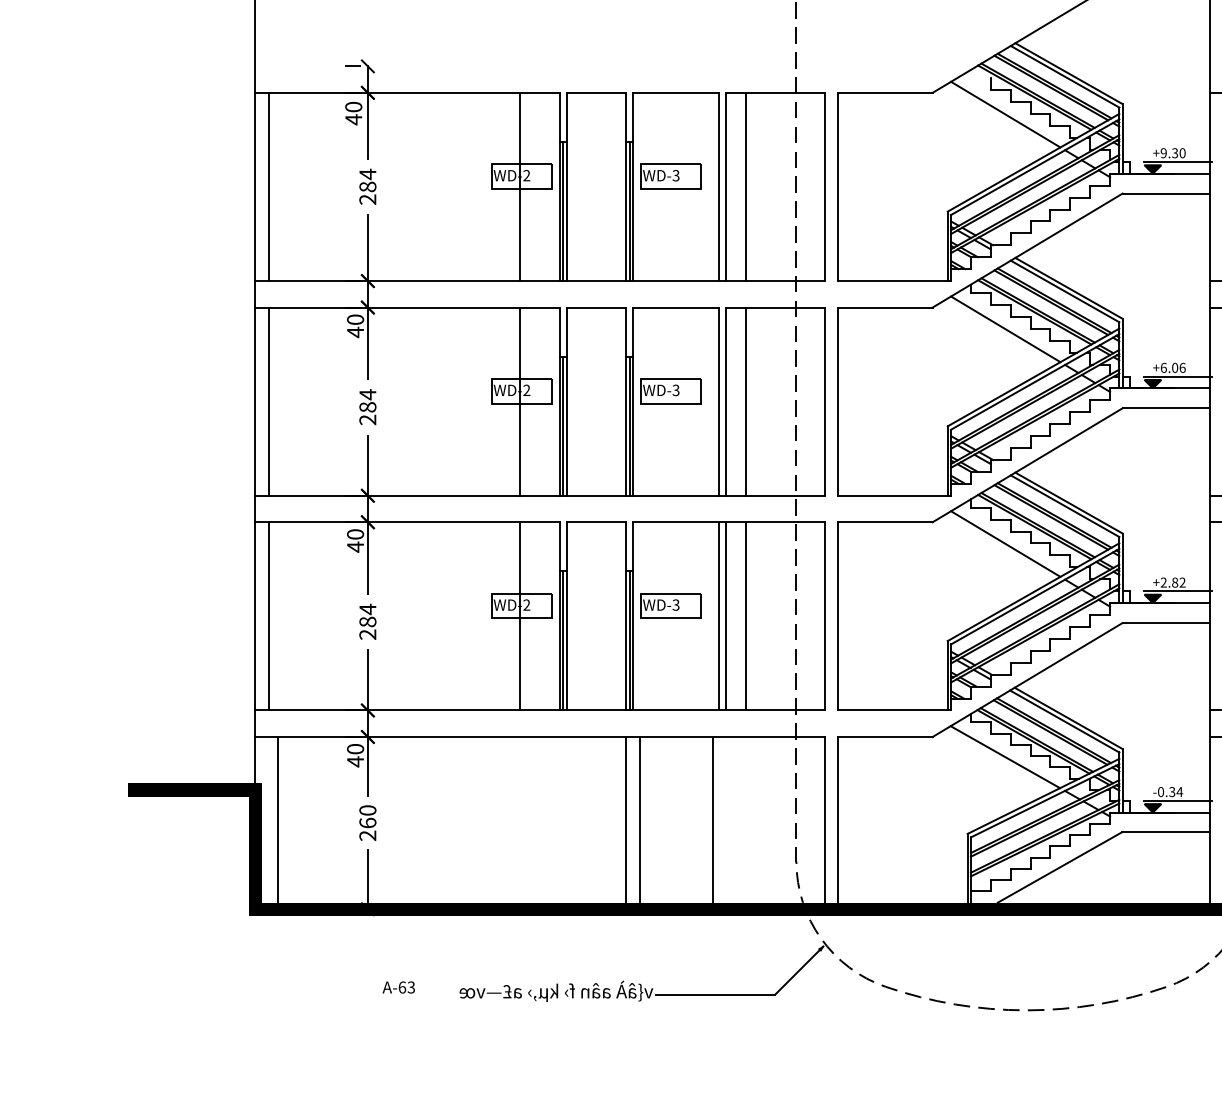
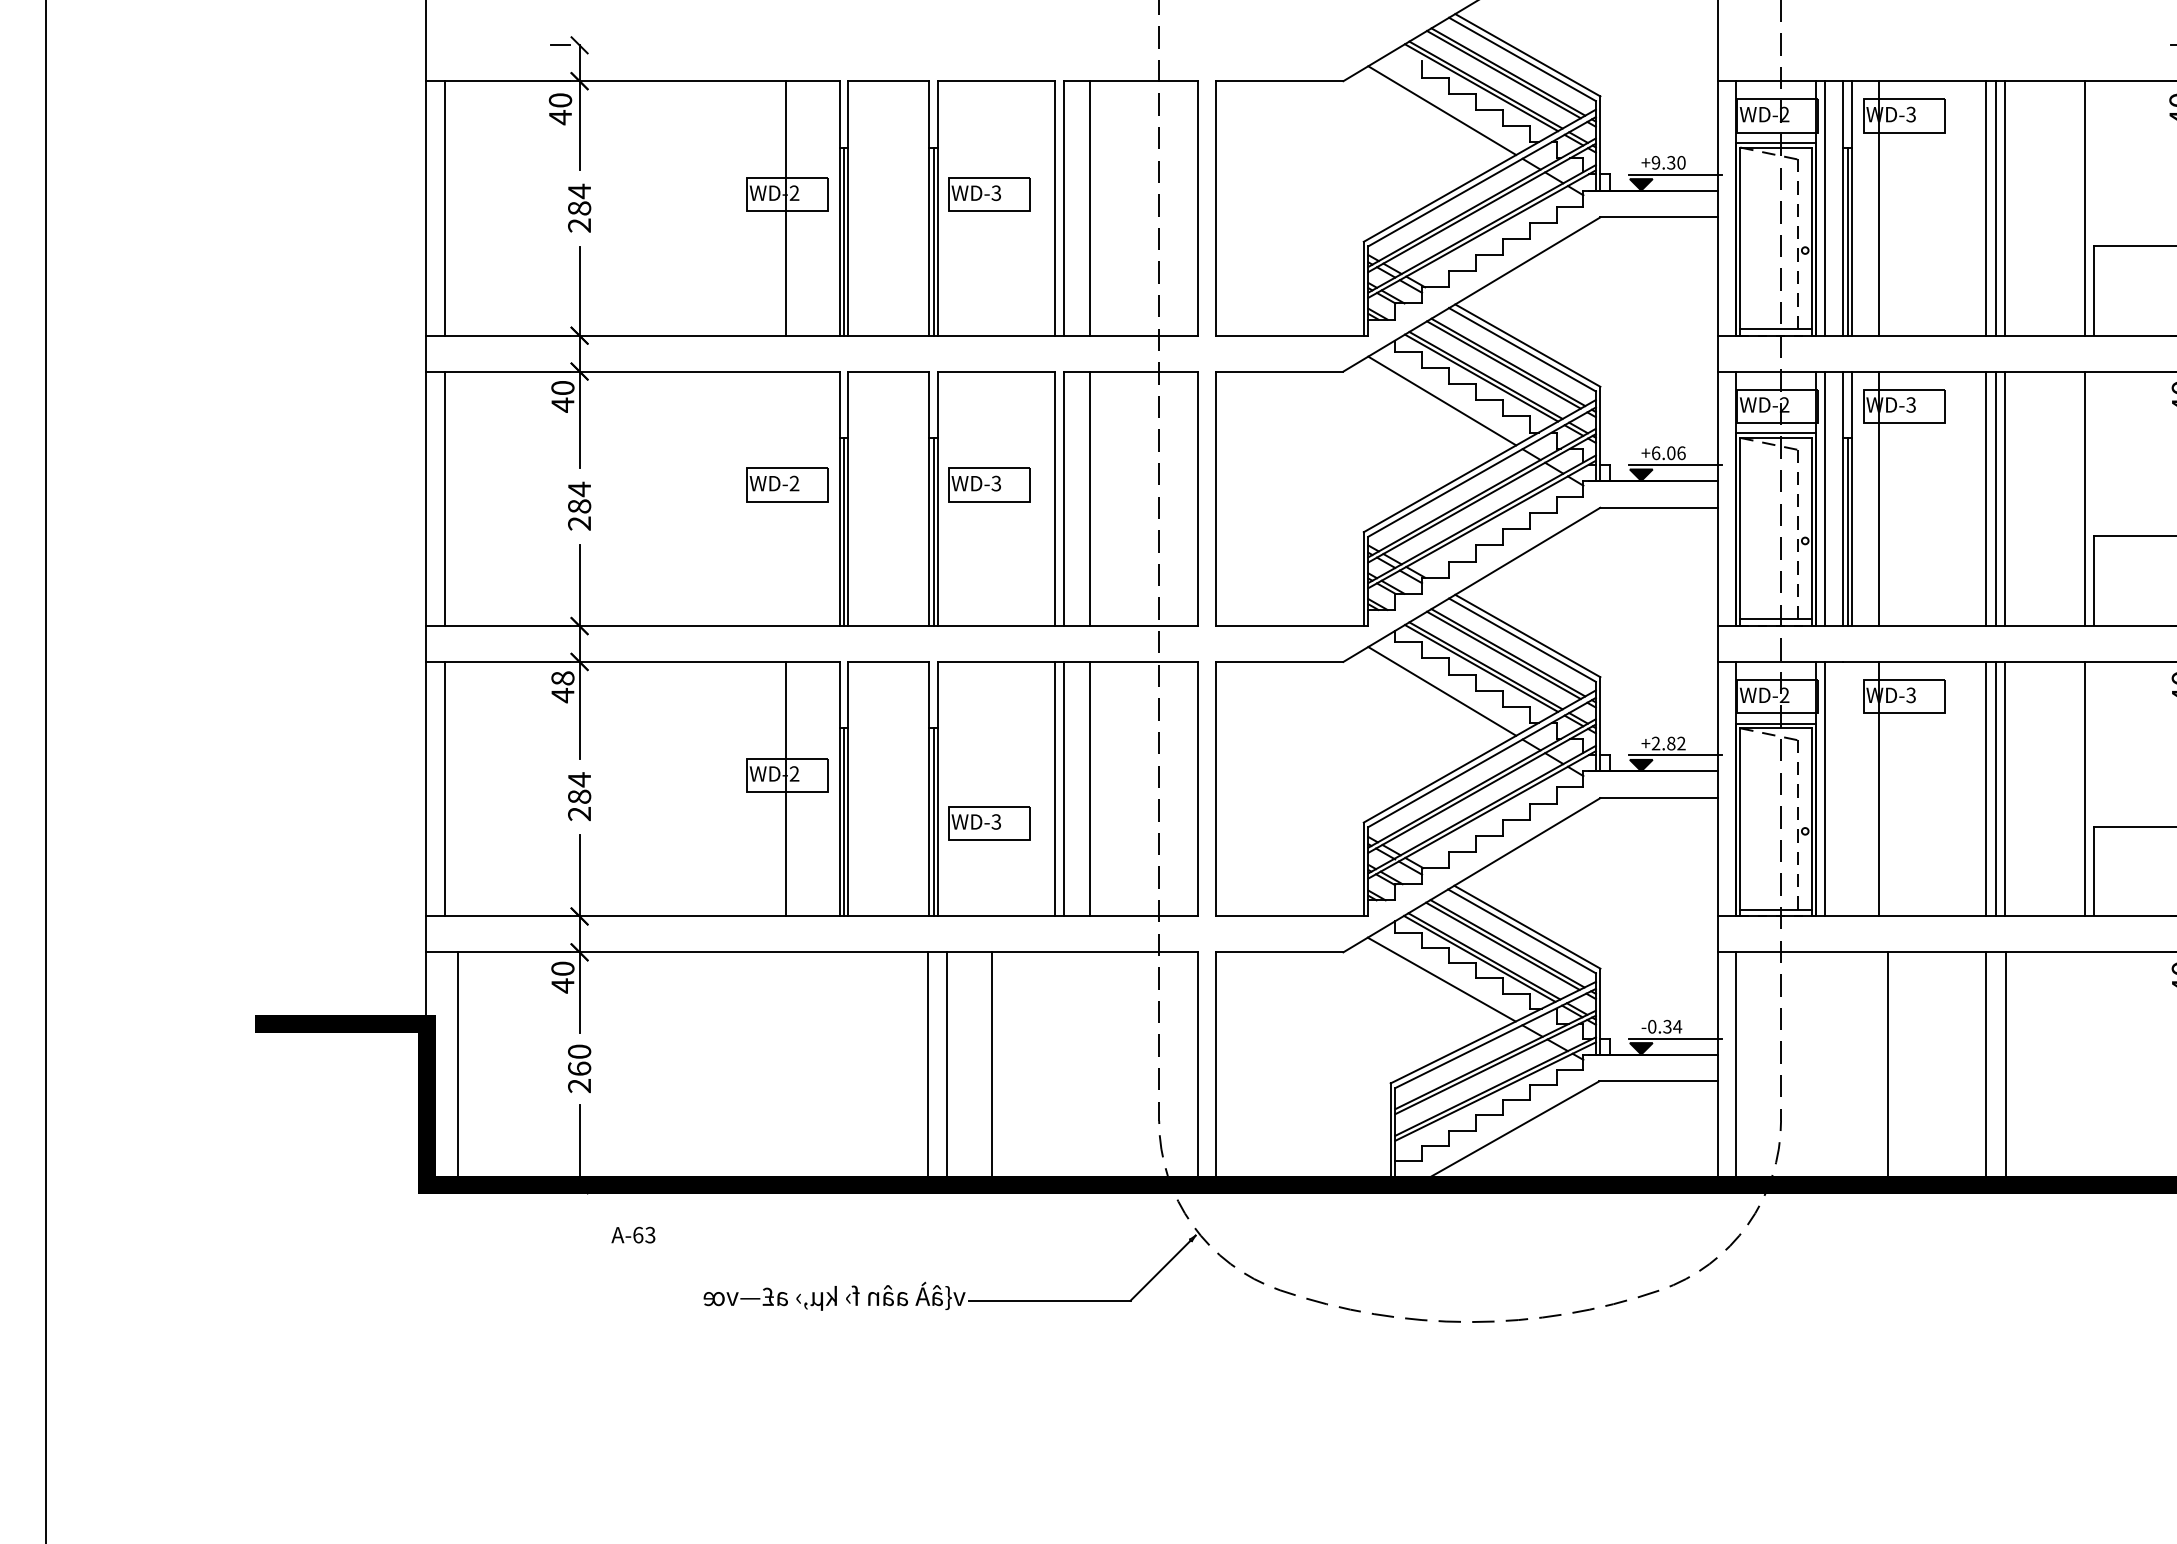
line: (520, 401) -> (785, 498), removed
text: (355, 534) -> (562, 678), 40 -> 48
part: (670, 606) -> (989, 823), moved
line: (712, 822) -> (991, 1068), moved
text: (398, 987) -> (633, 1234), moved

